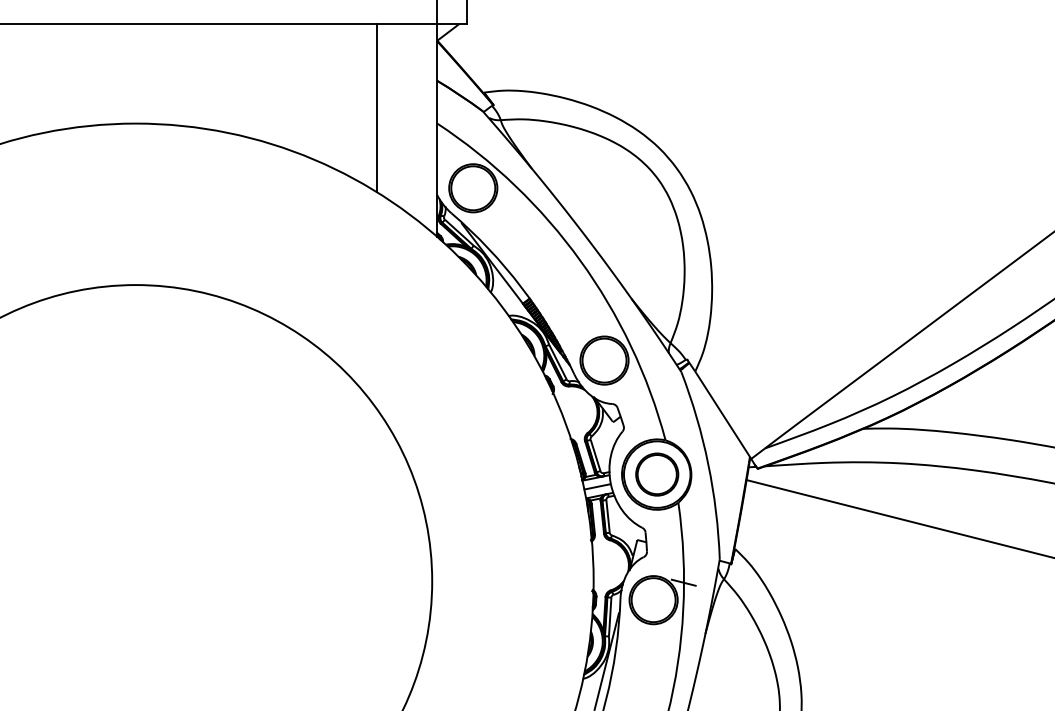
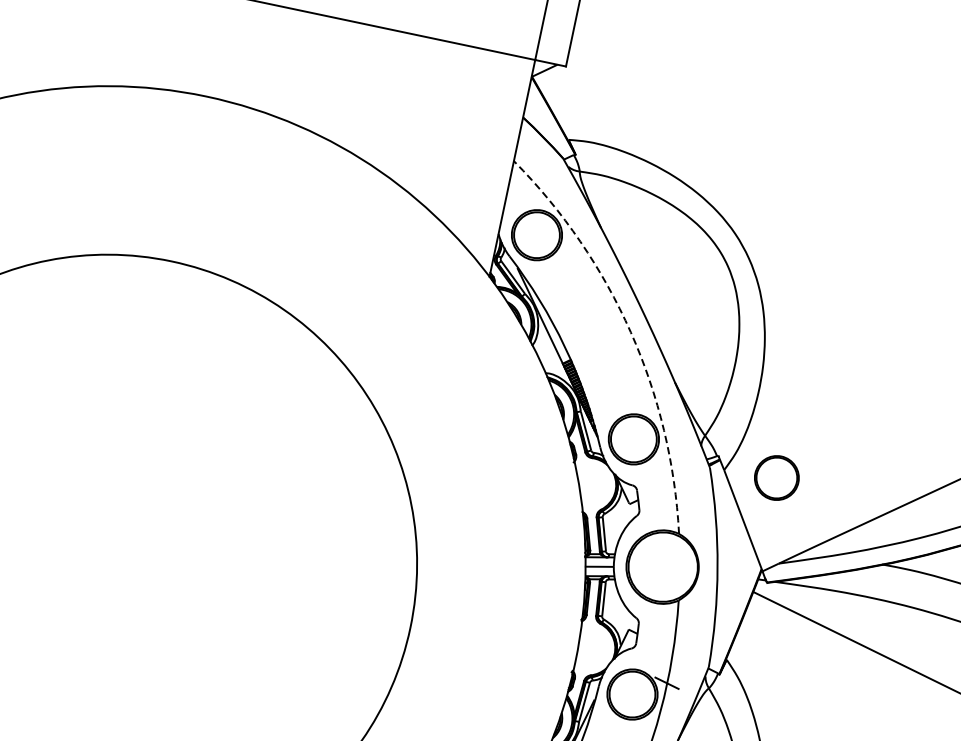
line: (376, 108) -> (455, 132), removed
arc: (580, 260) -> (630, 331), solid -> dashed
part: (657, 474) -> (777, 477), moved

